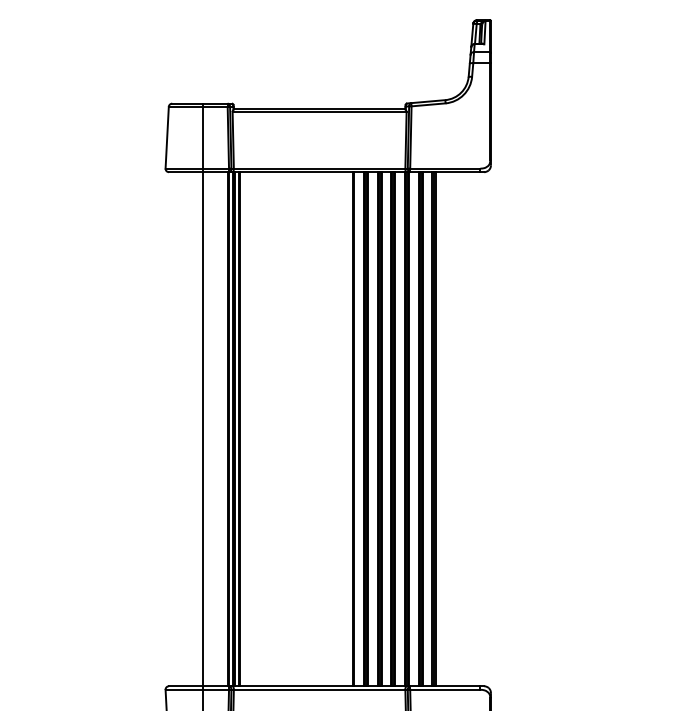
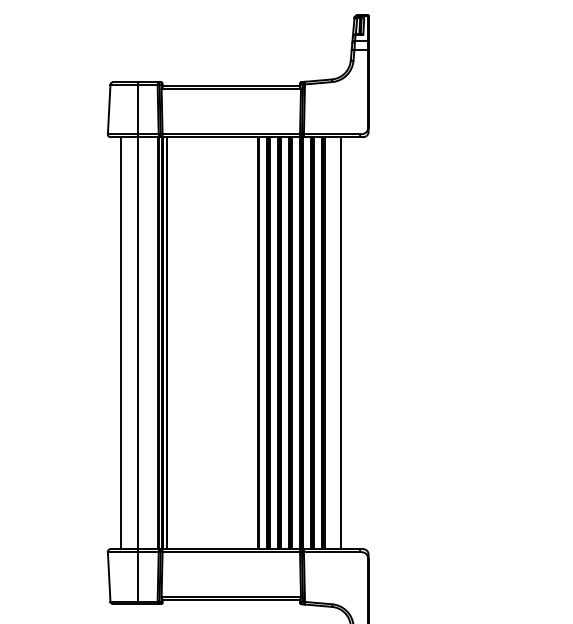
line: (182, 429) -> (121, 343), added
line: (457, 429) -> (341, 343), added

